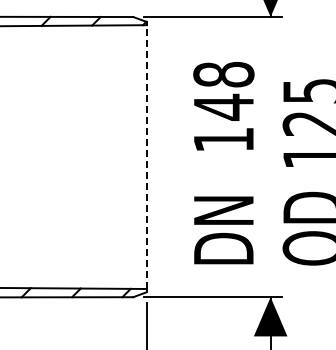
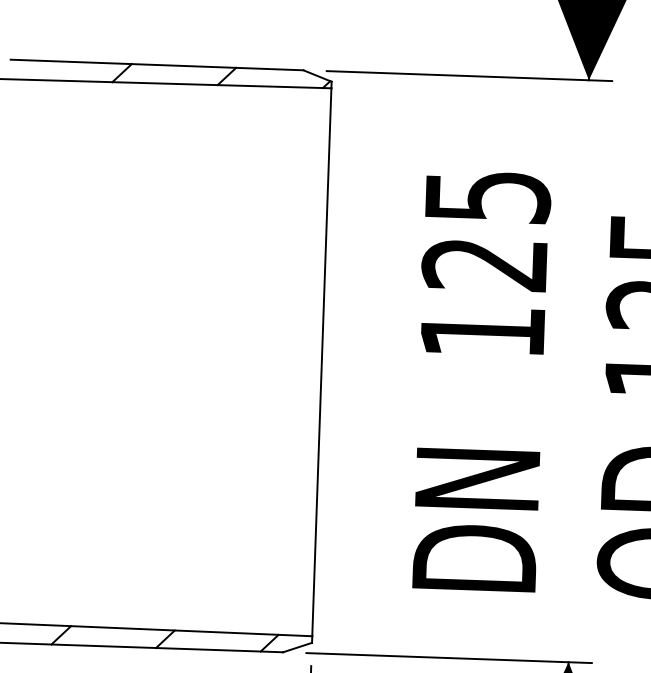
text: (223, 90) -> (485, 229), 148 -> 125
line: (146, 157) -> (320, 363), dashed -> solid

